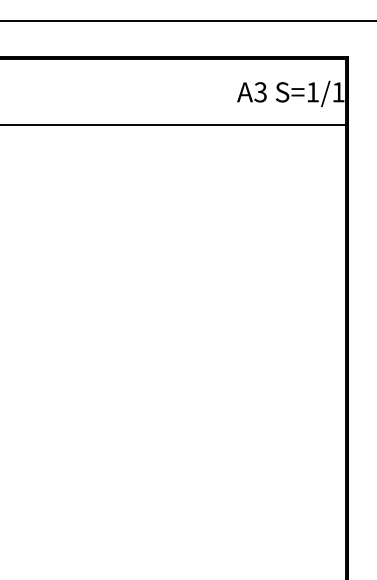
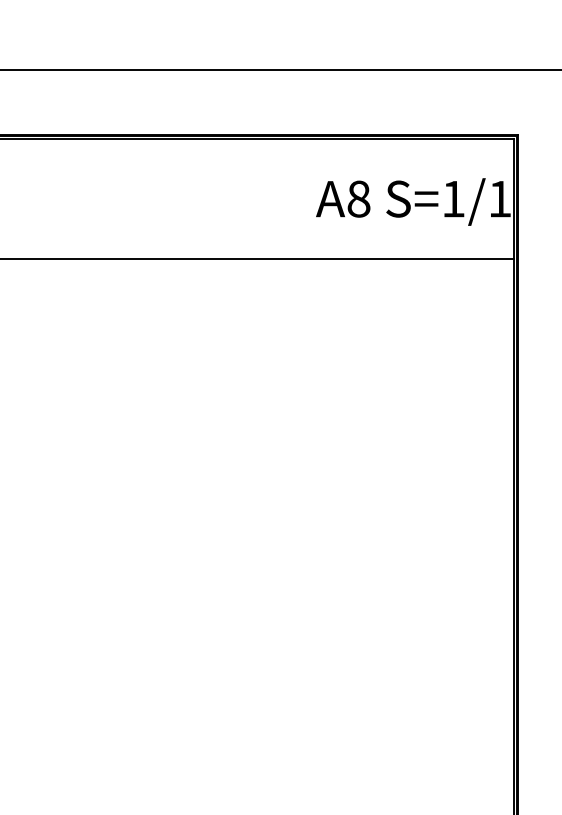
text: (260, 92) -> (358, 199), A3 -> A8

